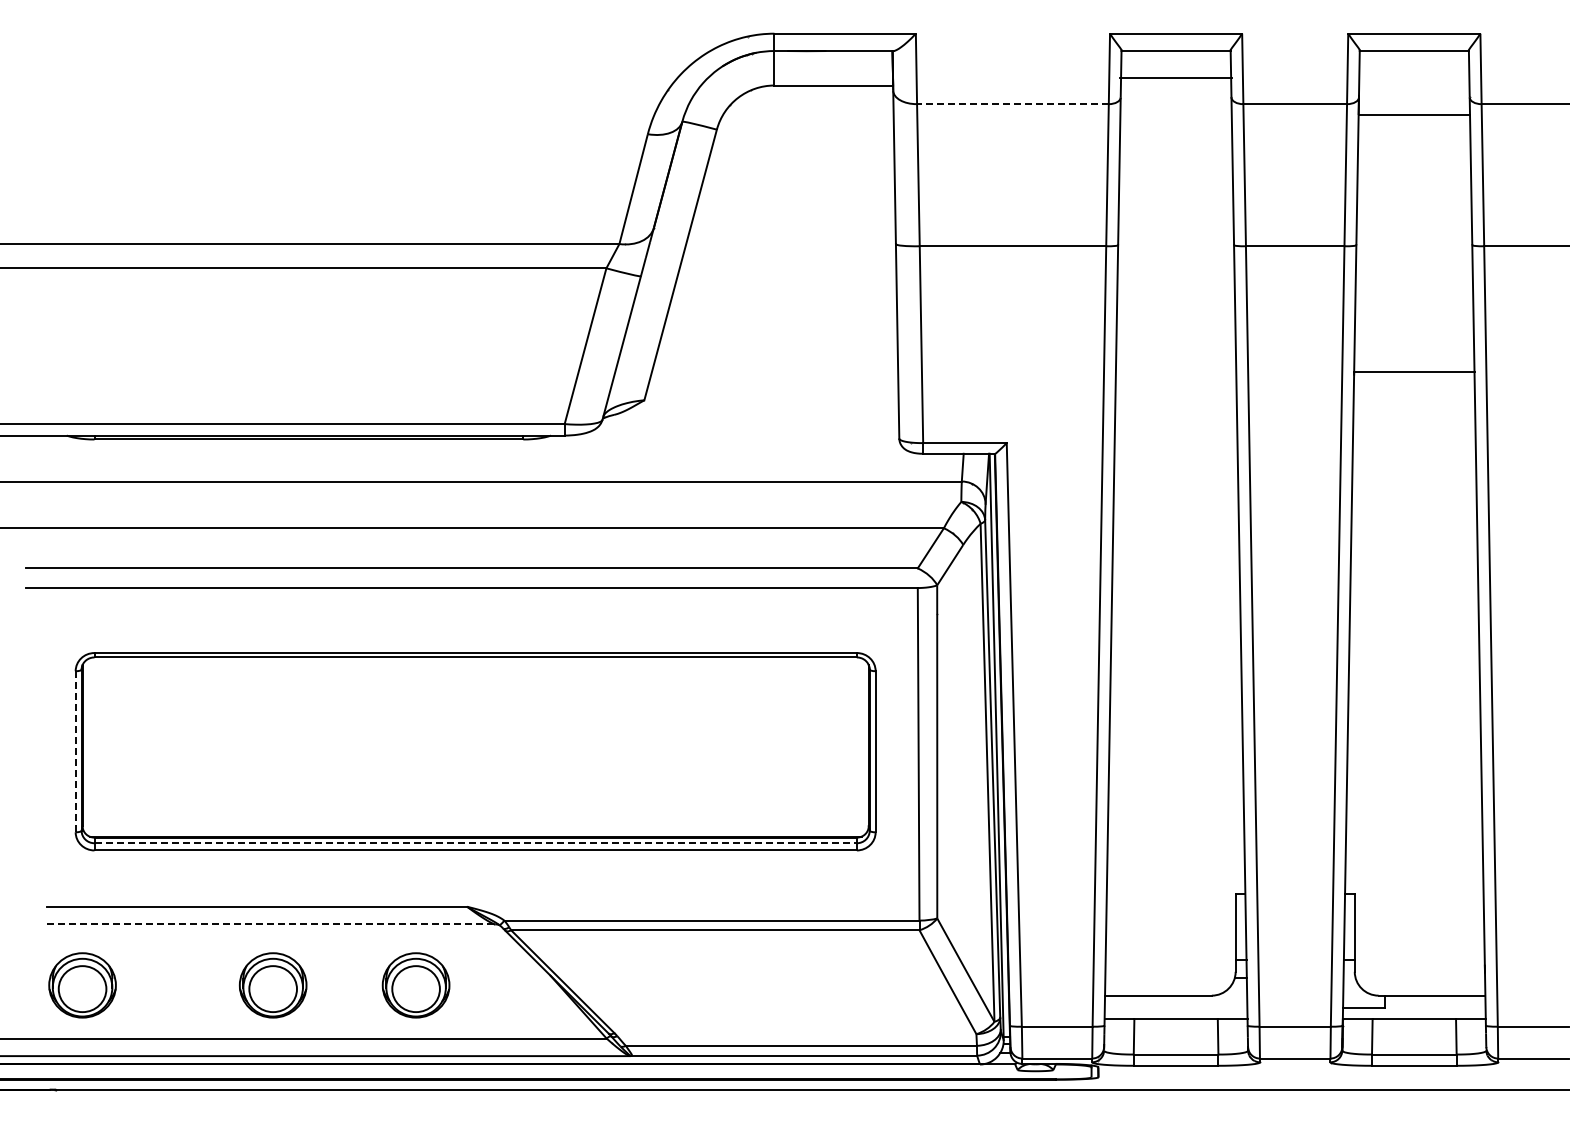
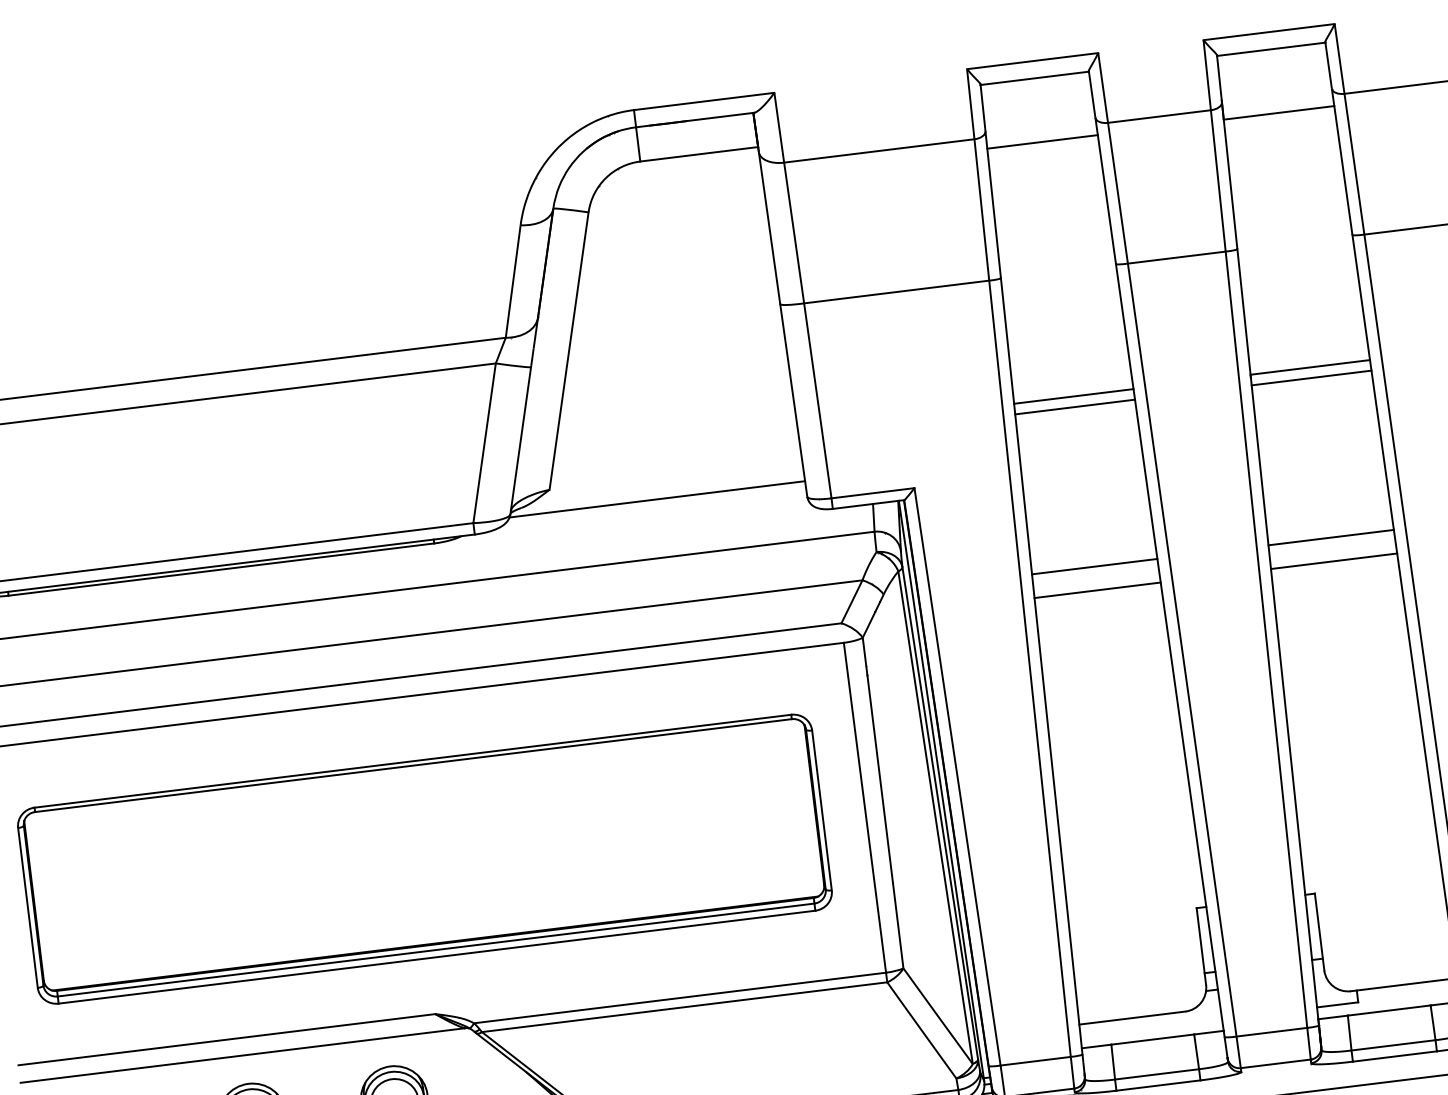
line: (1175, 78) -> (1042, 142), moved
line: (1012, 104) -> (878, 151), dashed -> solid
line: (1175, 371) -> (1073, 396), added
line: (1175, 382) -> (1074, 407), added
line: (1413, 382) -> (1310, 378), added
line: (750, 422) -> (657, 498), added
line: (1175, 543) -> (1094, 567), added
line: (1414, 543) -> (1331, 538), added
line: (1175, 566) -> (1097, 590), added
line: (1413, 566) -> (1333, 561), added
line: (75, 751) -> (27, 907), dashed -> solid
line: (476, 843) -> (436, 950), dashed -> solid
line: (271, 924) -> (243, 1055), dashed -> solid

